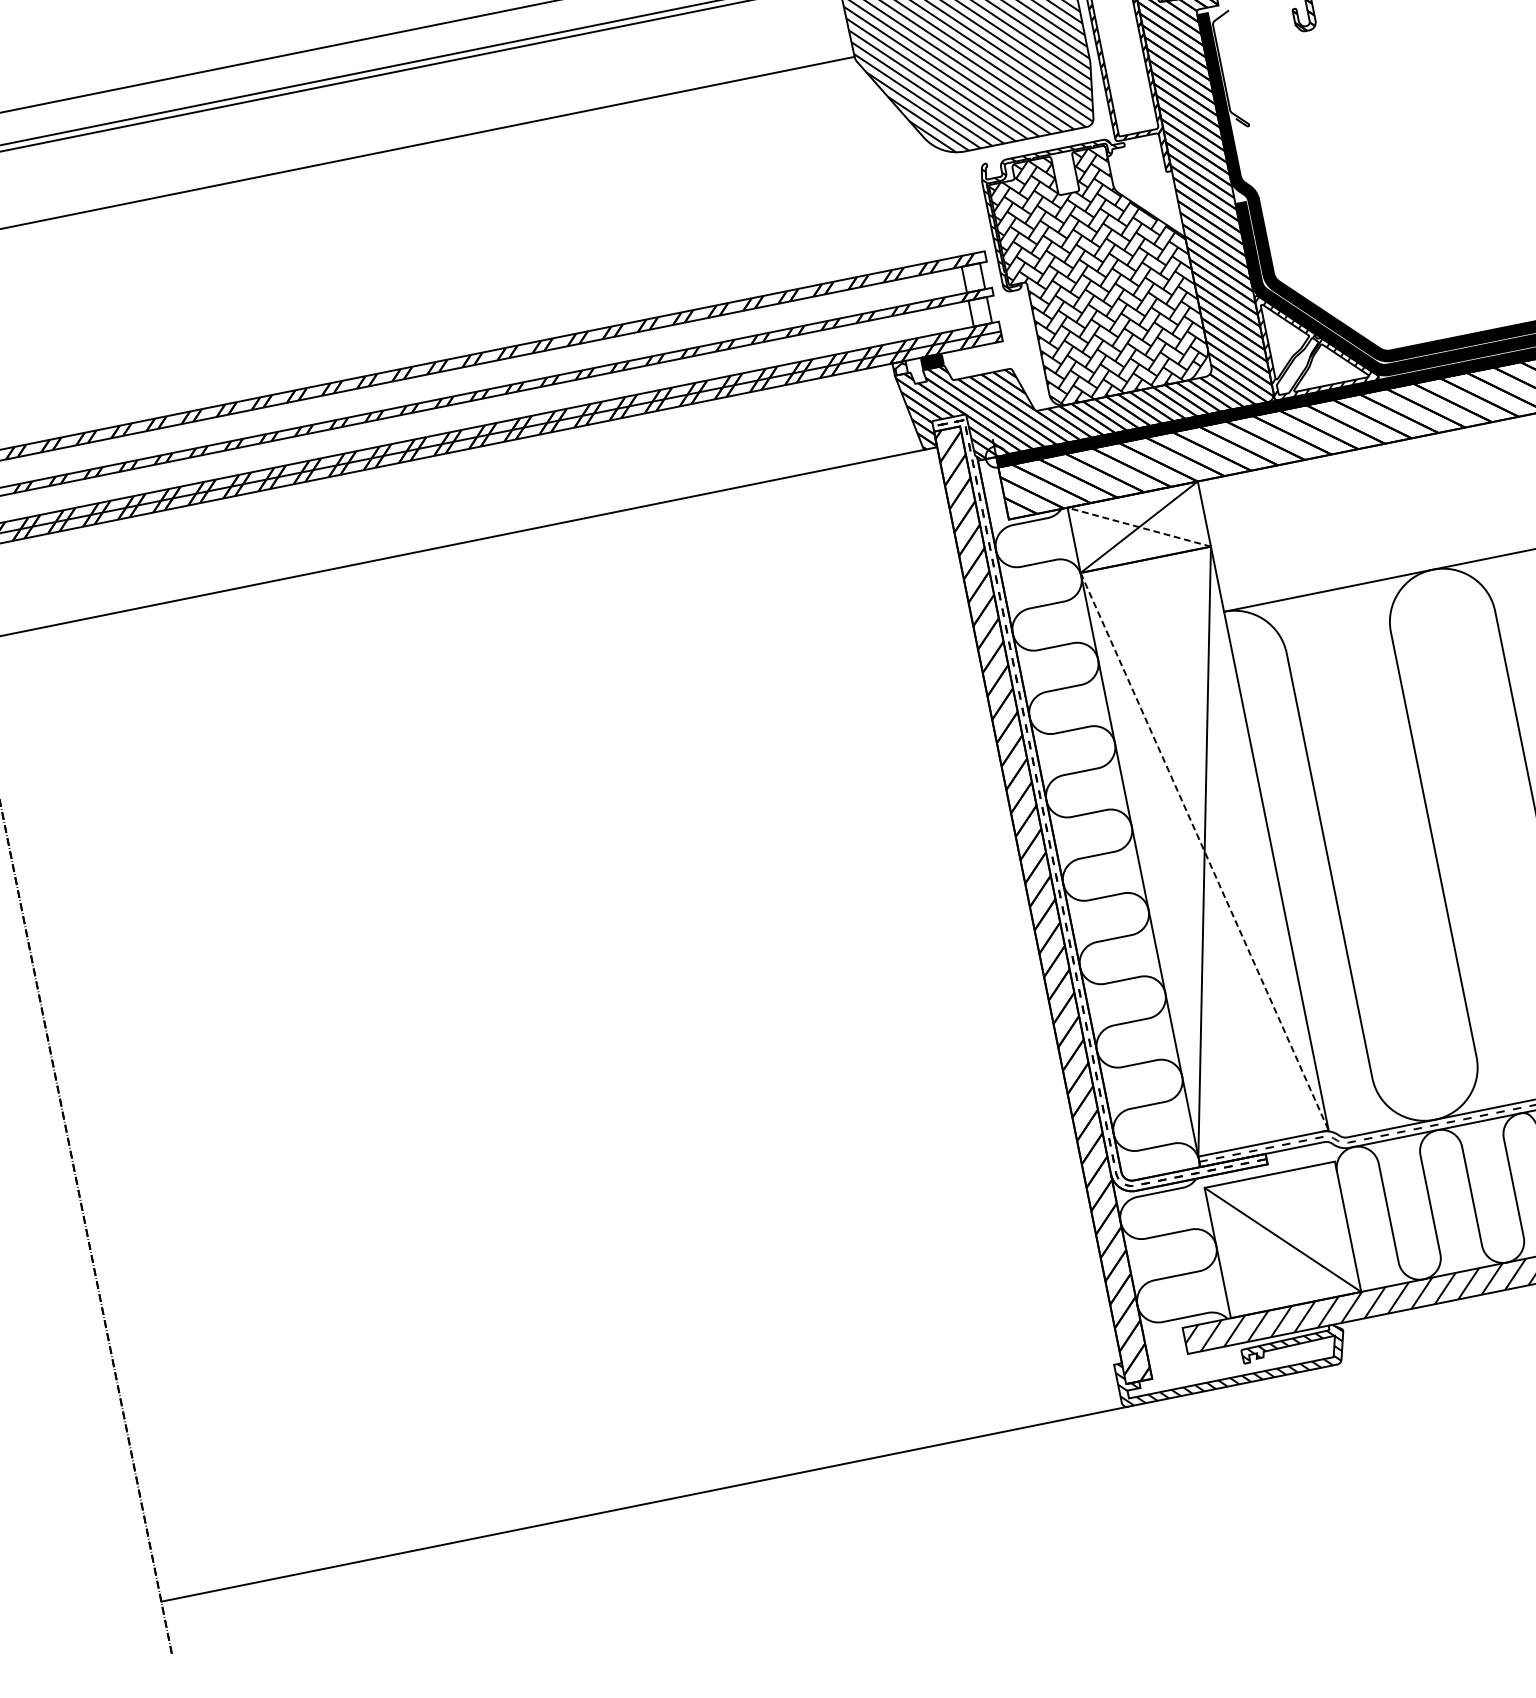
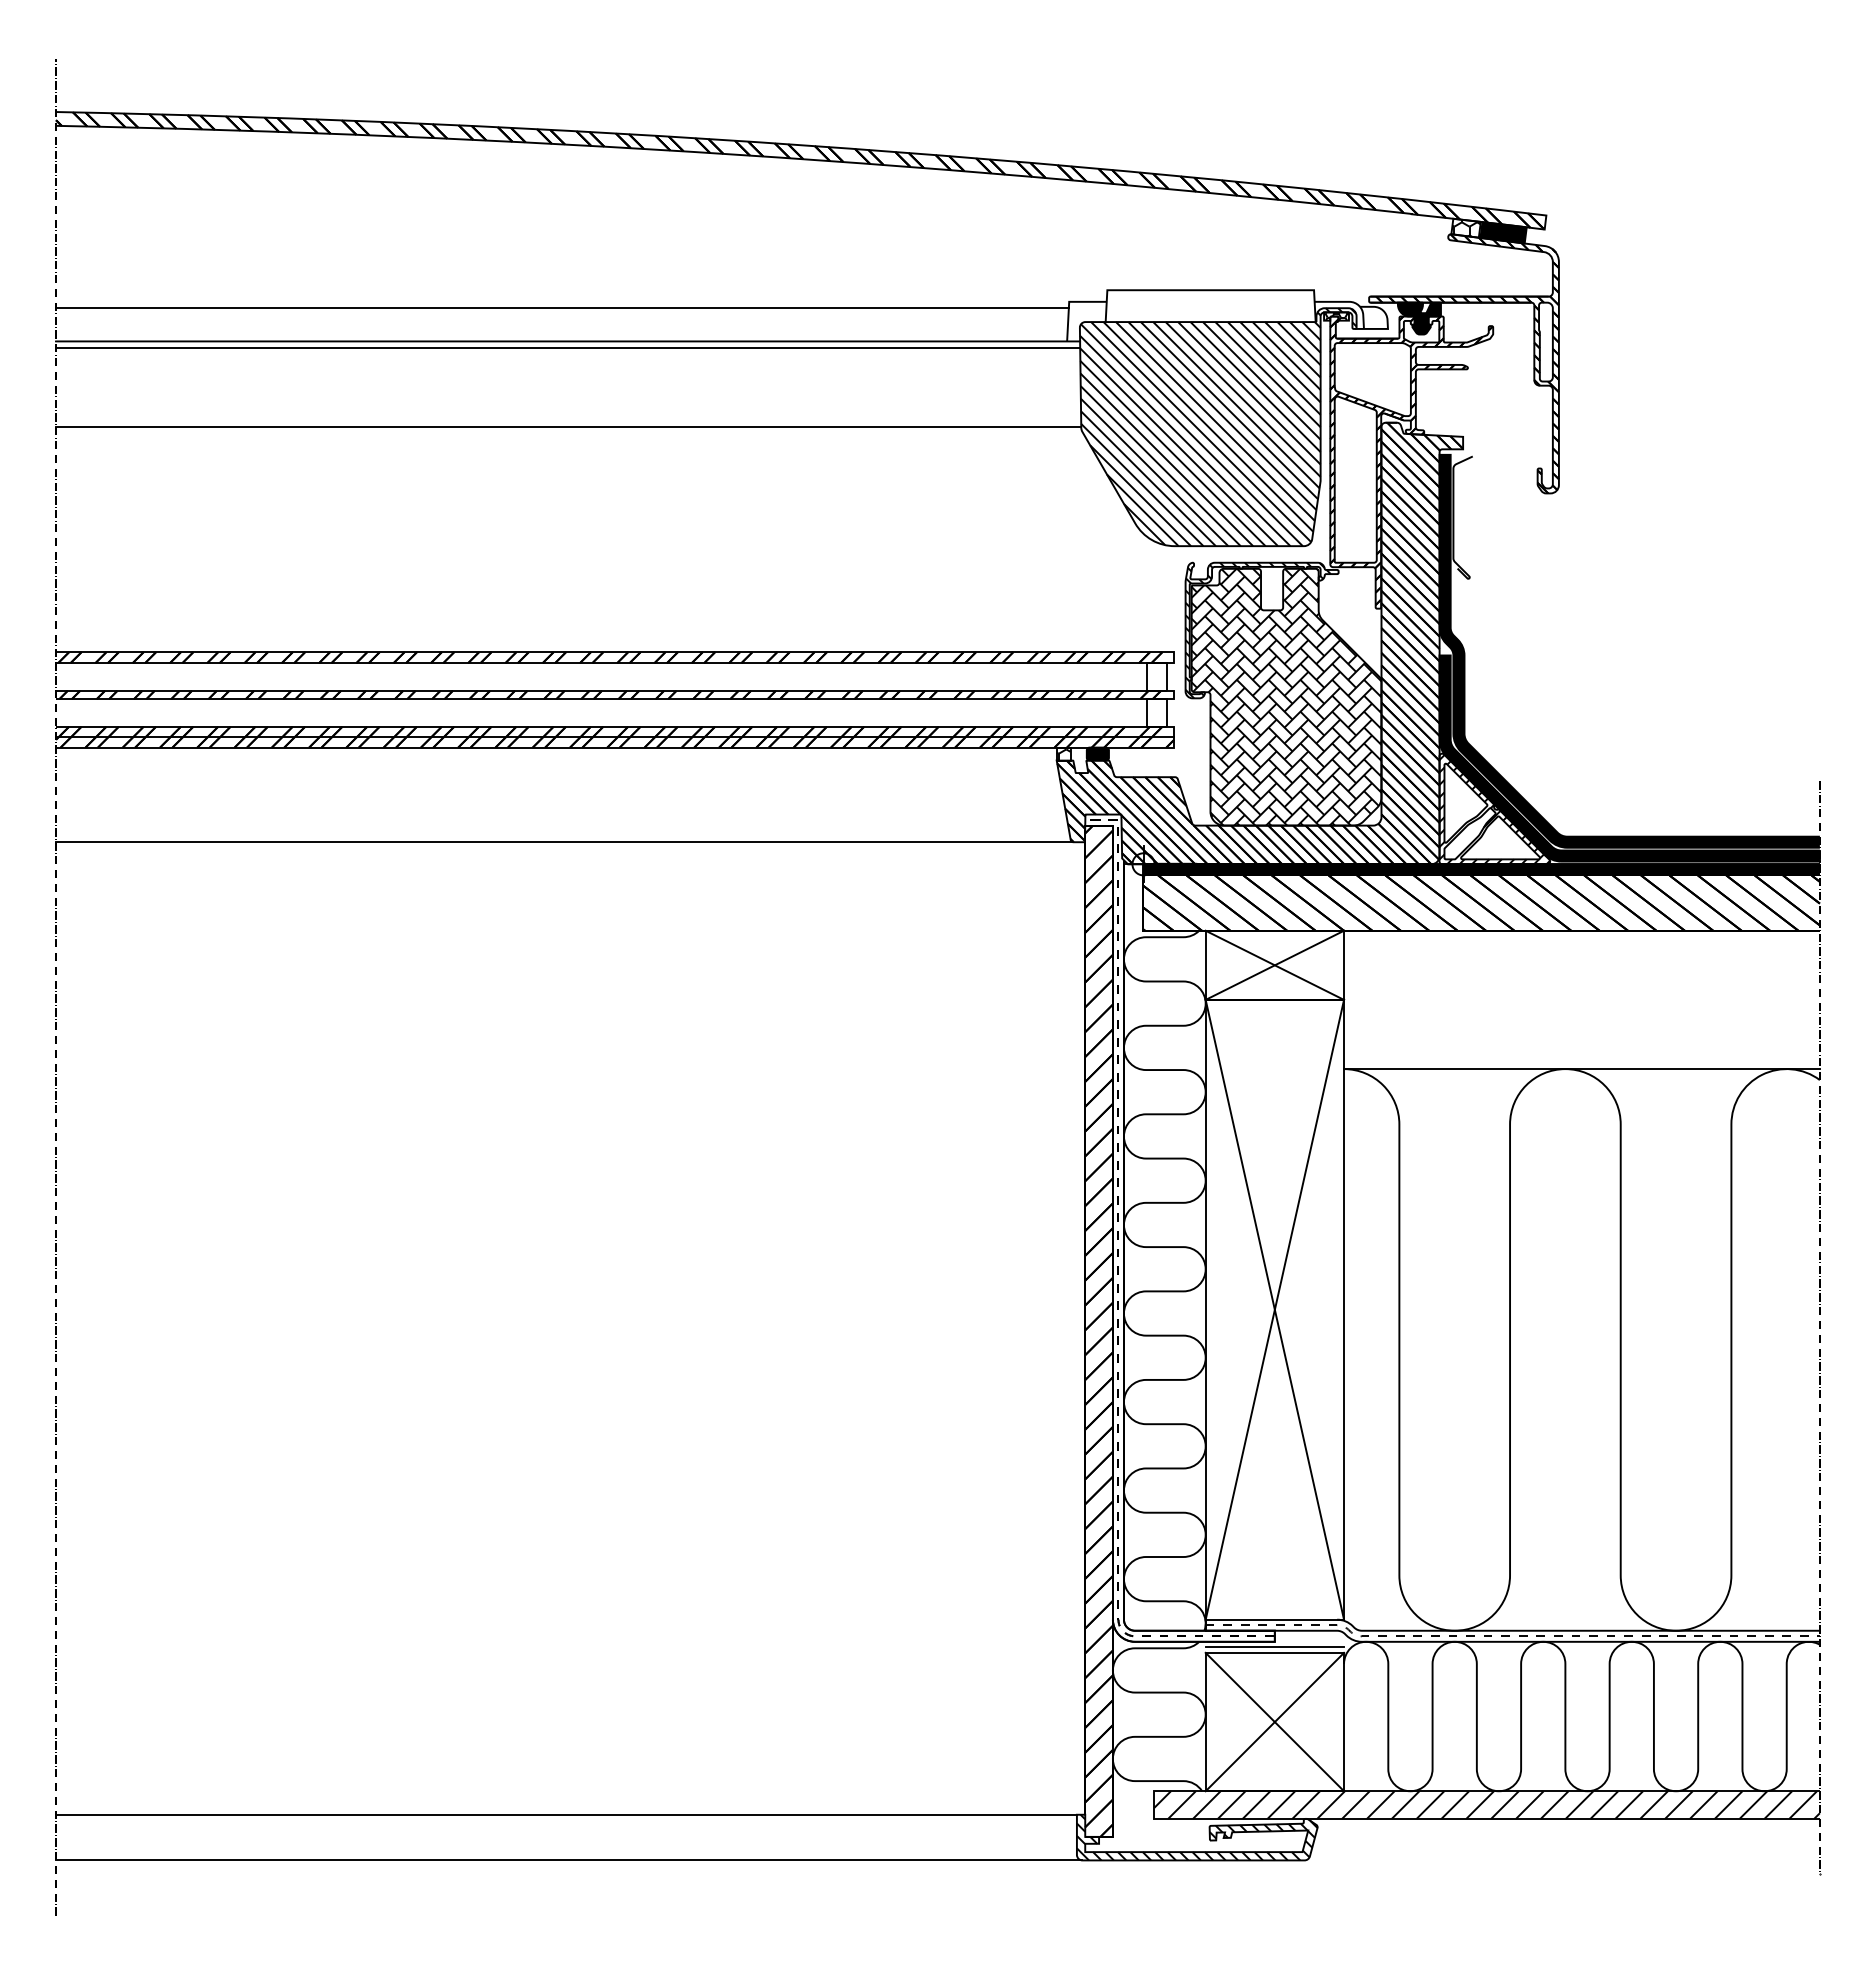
line: (1138, 527) -> (1274, 965), dashed -> solid
line: (1204, 851) -> (1274, 1309), dashed -> solid
line: (1268, 1169) -> (1274, 1647), added
line: (1282, 1239) -> (1274, 1721), added
line: (633, 1461) -> (566, 1814), added

